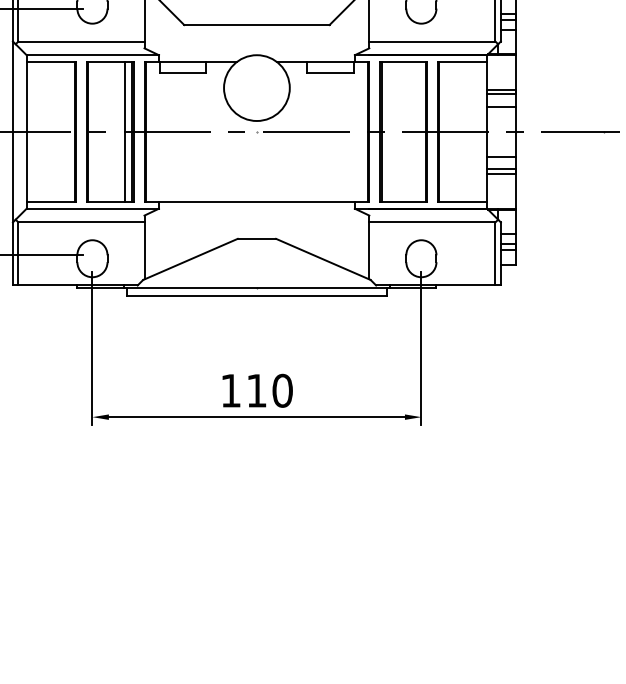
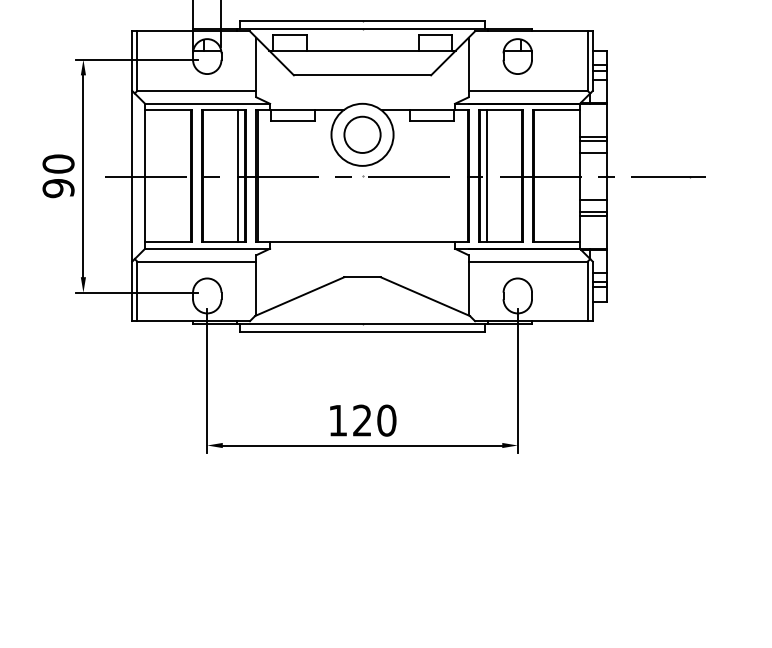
circle: (256, 87) -> (362, 134), added
line: (389, 132) -> (487, 176), added
text: (256, 390) -> (362, 420), 110 -> 120

